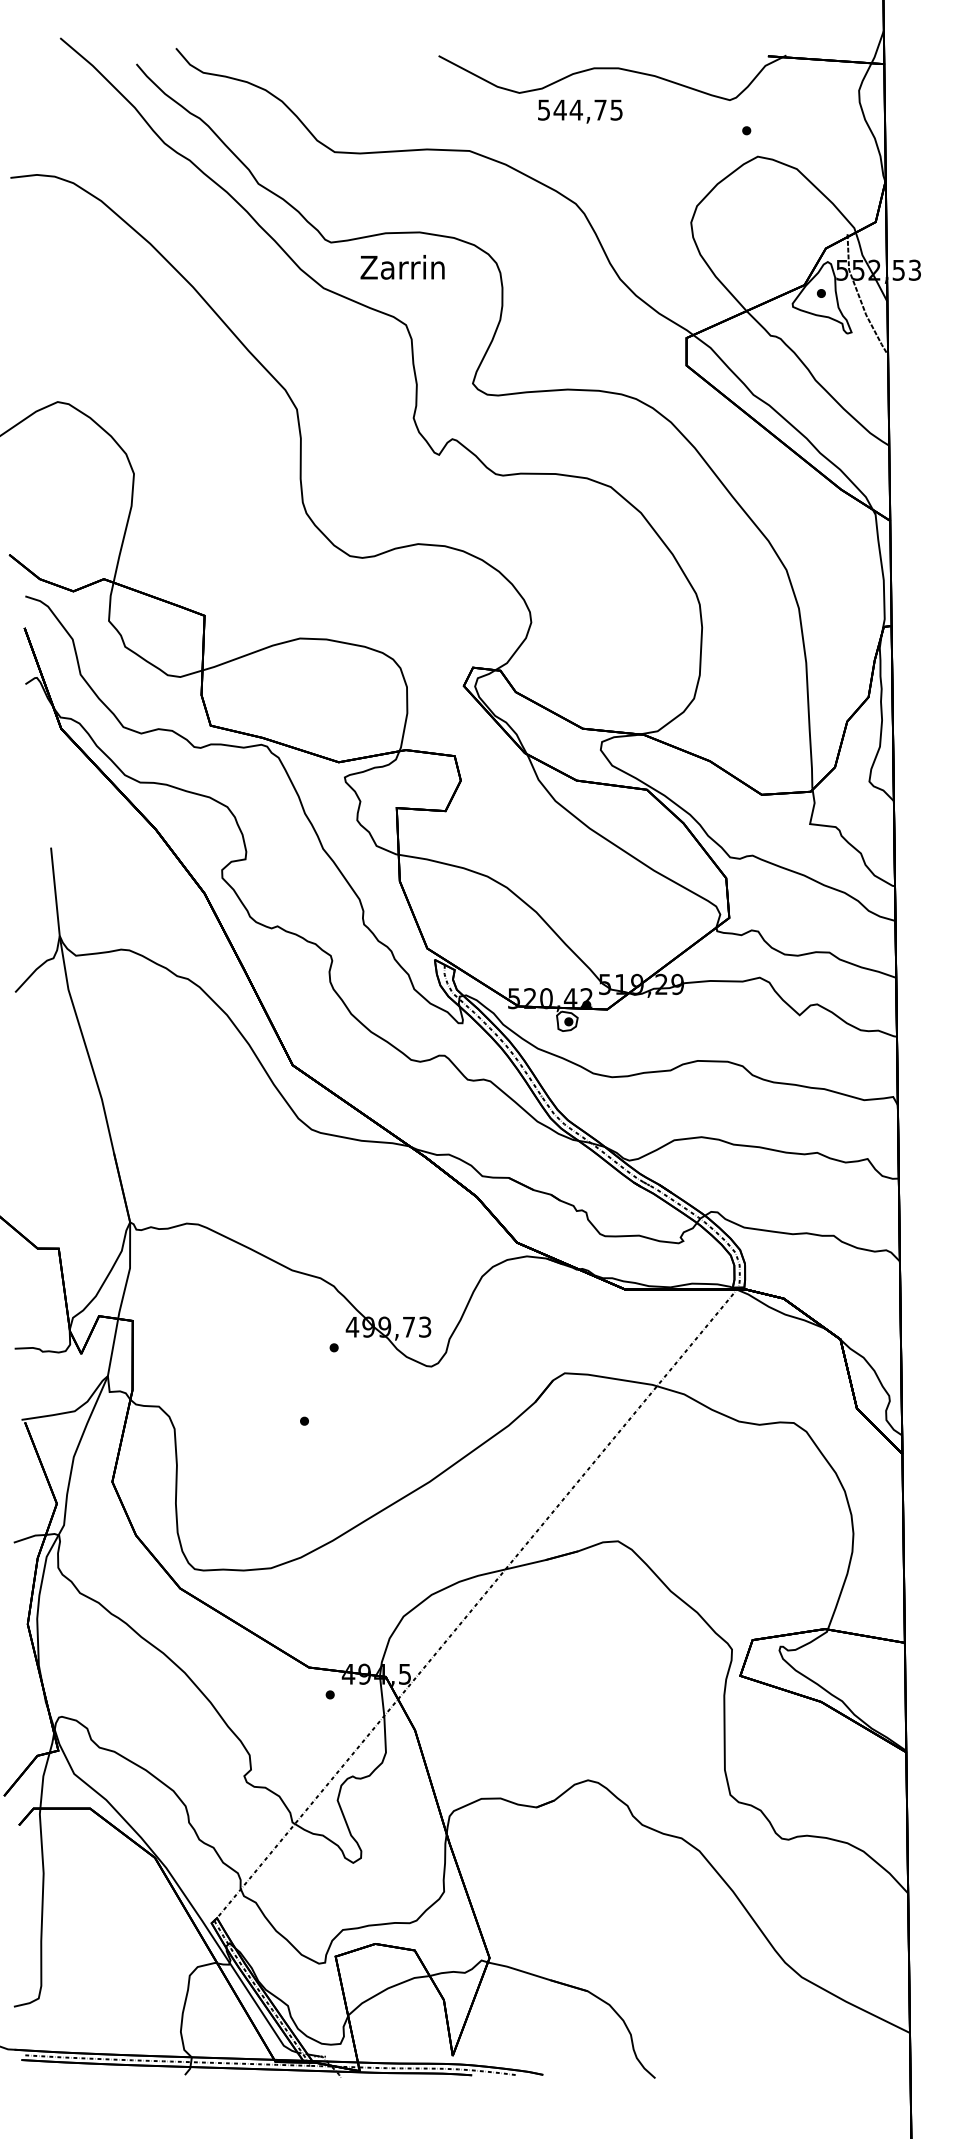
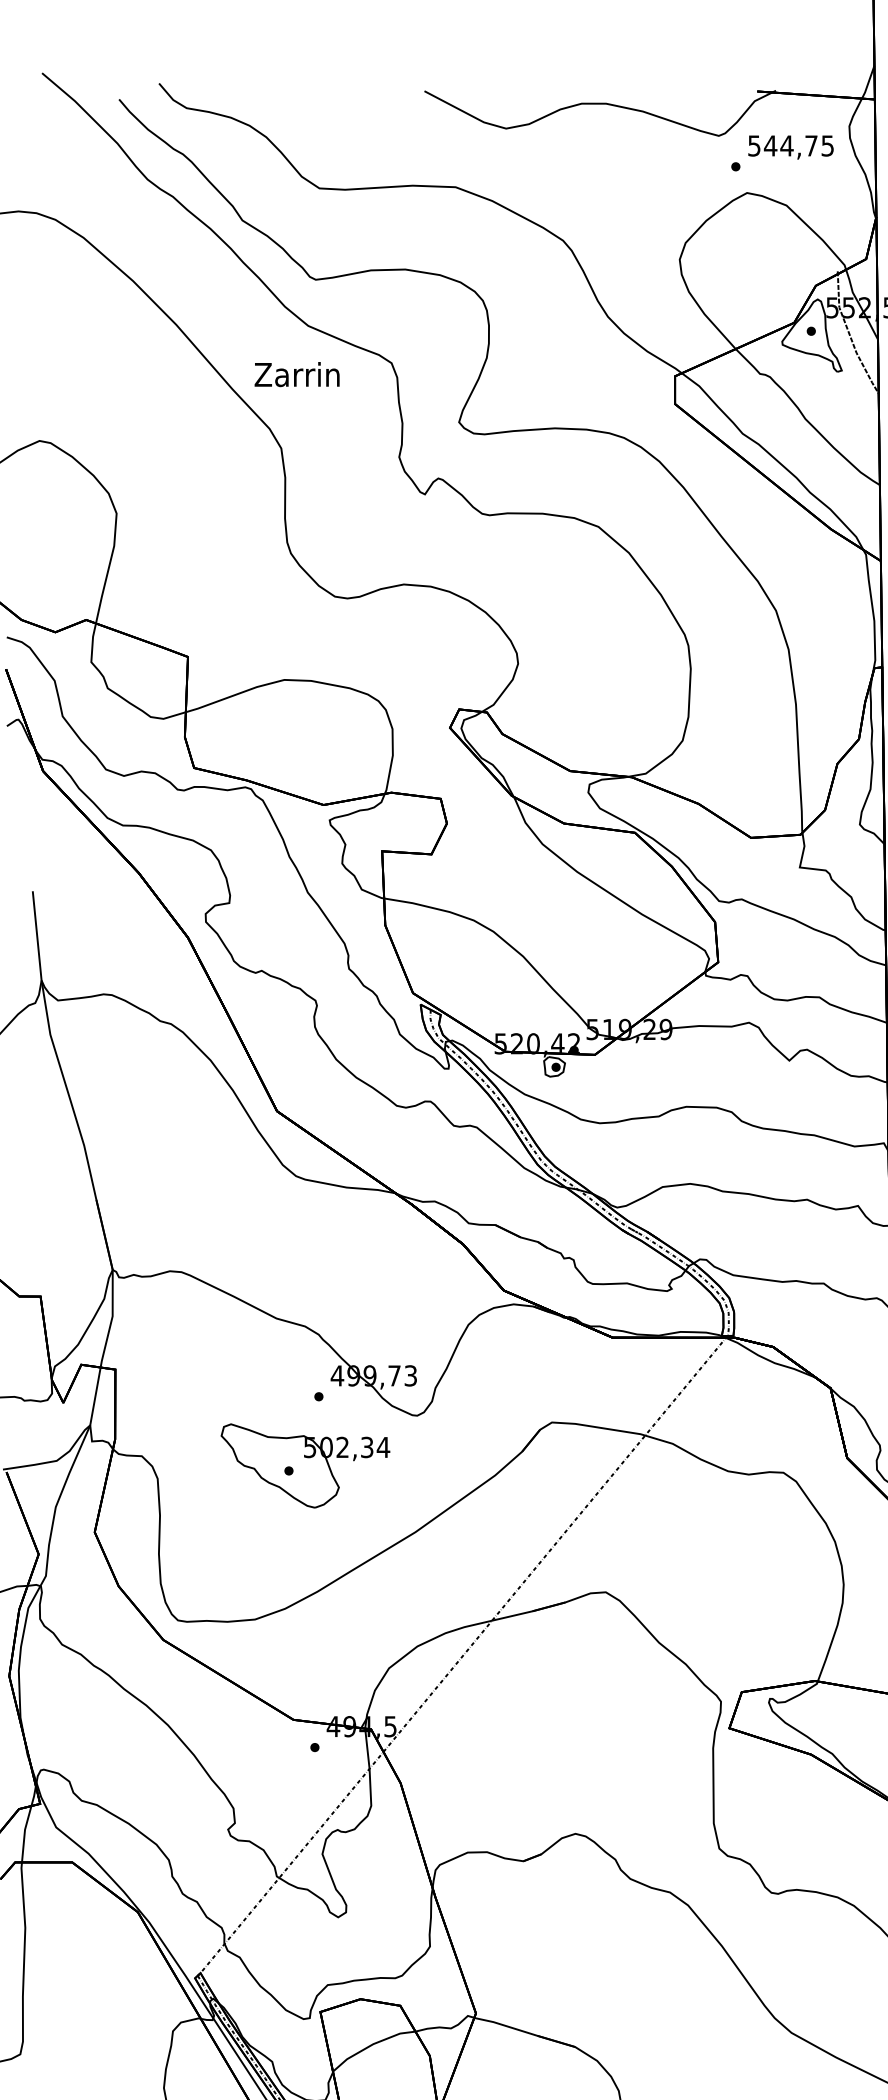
text: (580, 111) -> (791, 147), moved
text: (402, 267) -> (297, 374), moved
part: (320, 1416) -> (305, 1466), added

